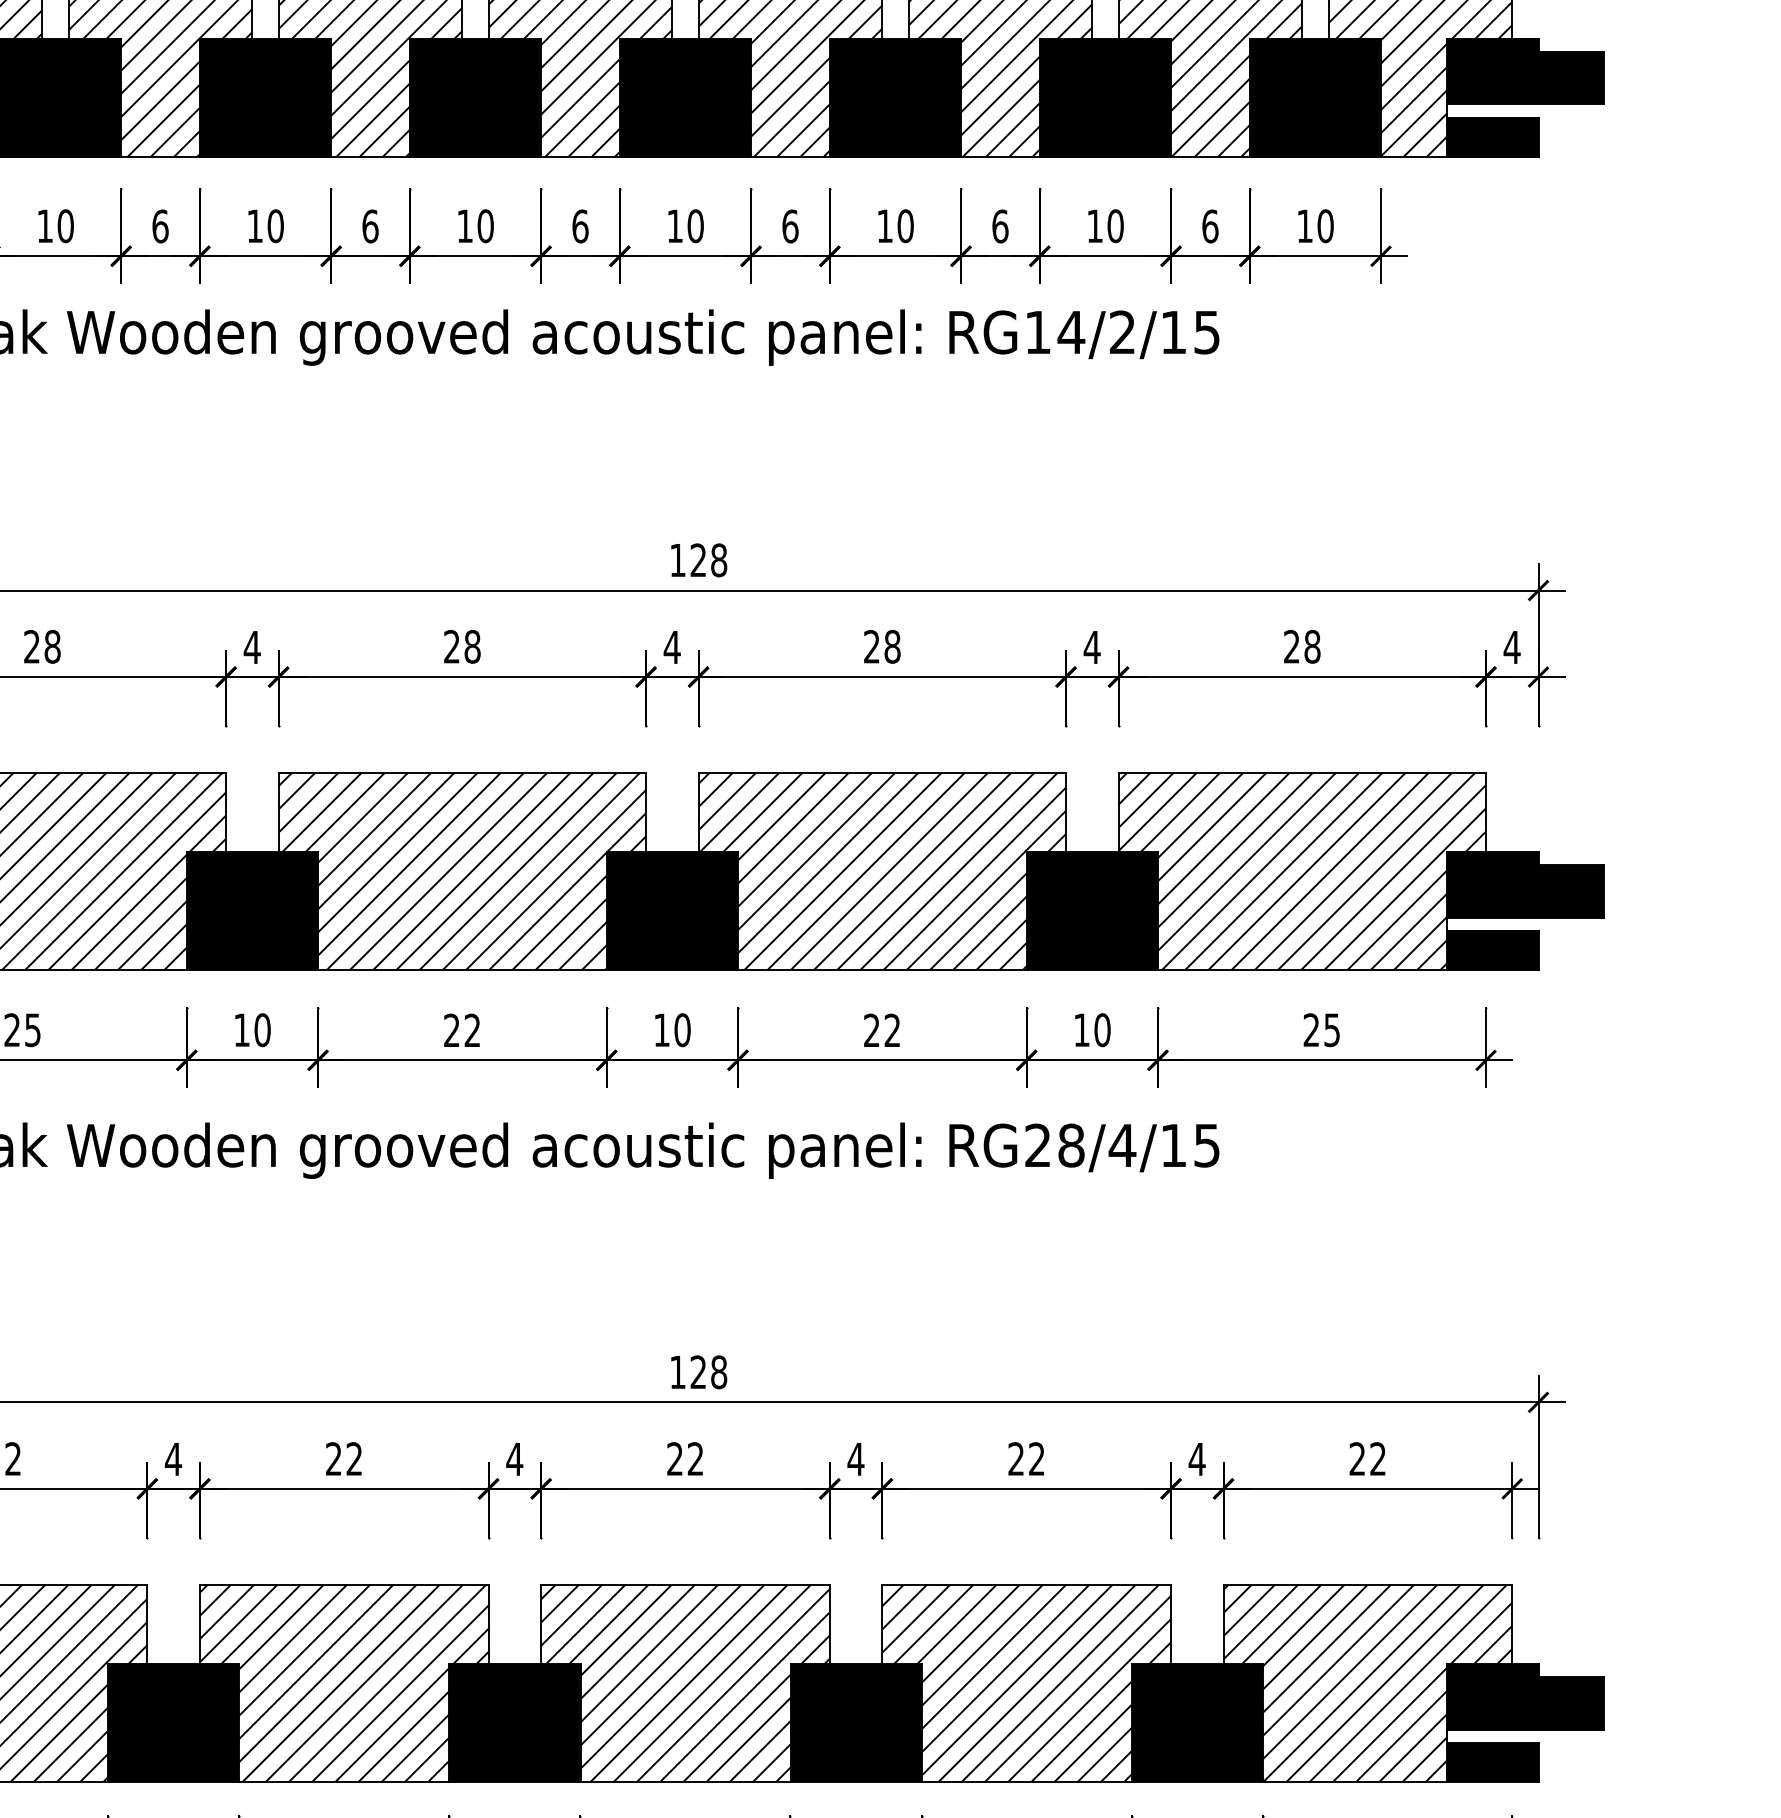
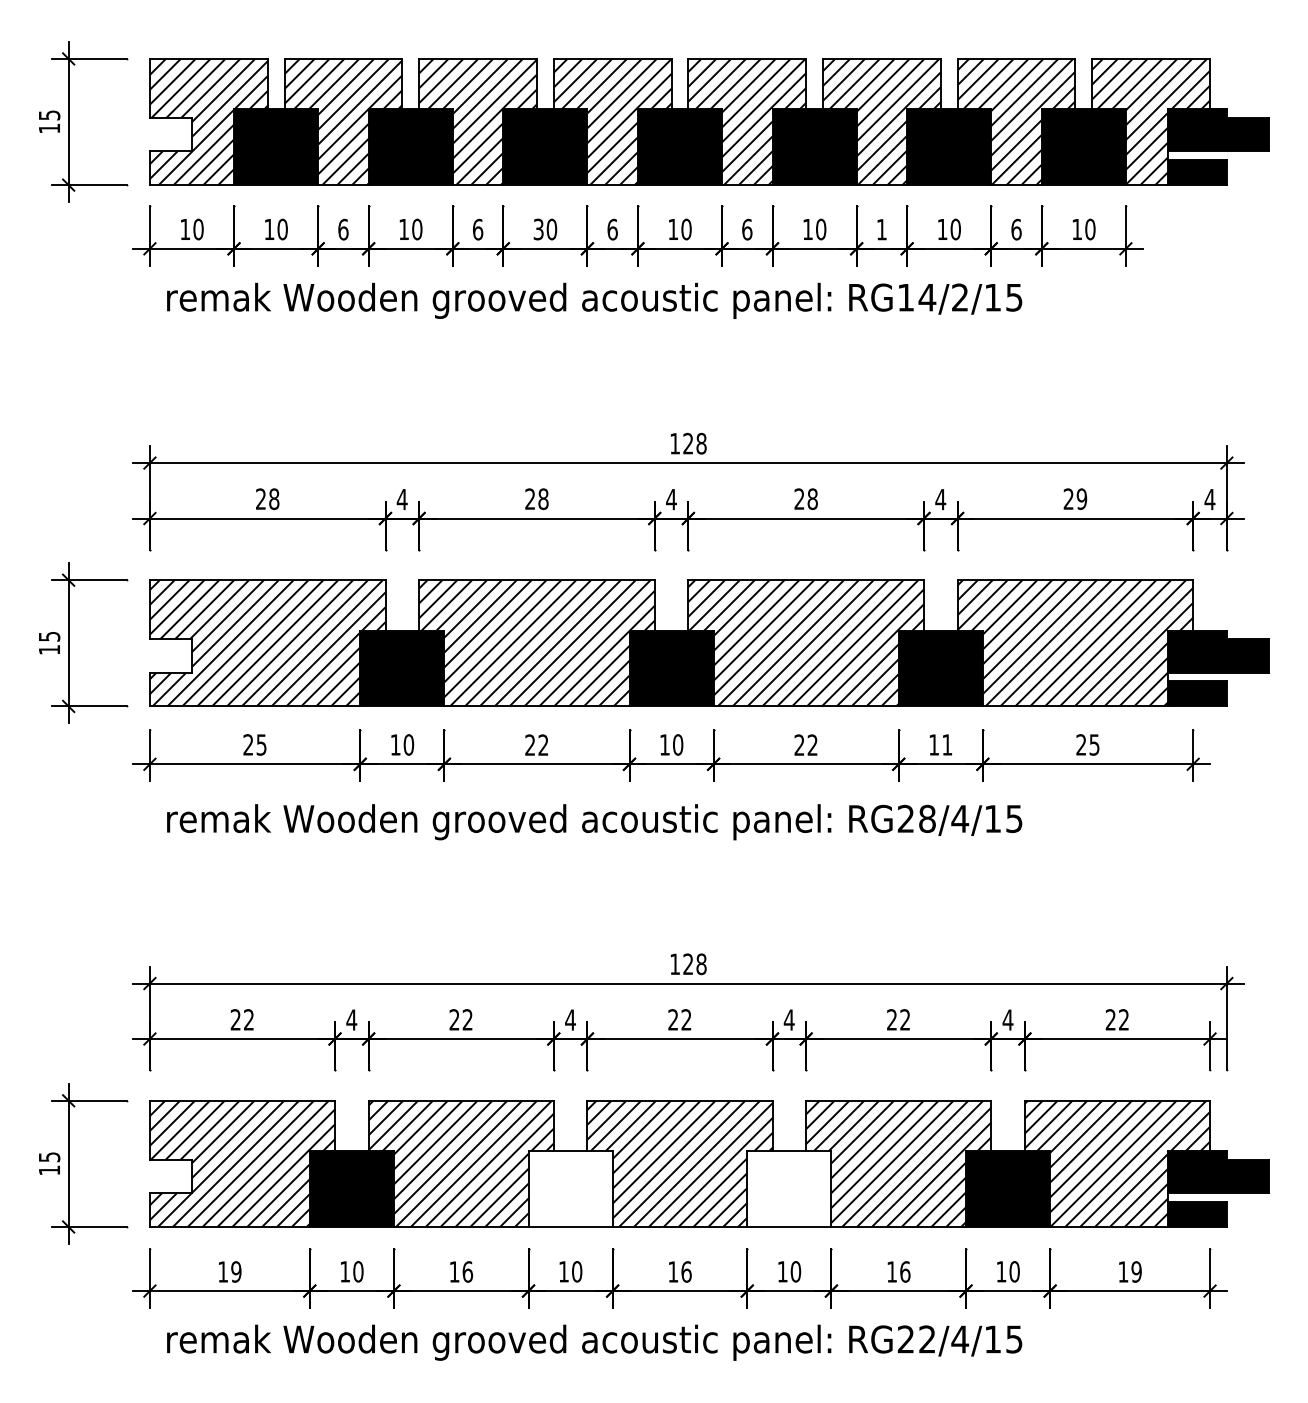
text: (464, 226) -> (538, 229), 10 -> 30
text: (999, 226) -> (881, 229), 6 -> 1
text: (1311, 645) -> (1081, 498), 28 -> 29
text: (1102, 1029) -> (947, 744), 10 -> 11
fill: (514, 1722) -> (570, 1188), removed
fill: (856, 1722) -> (789, 1188), removed

